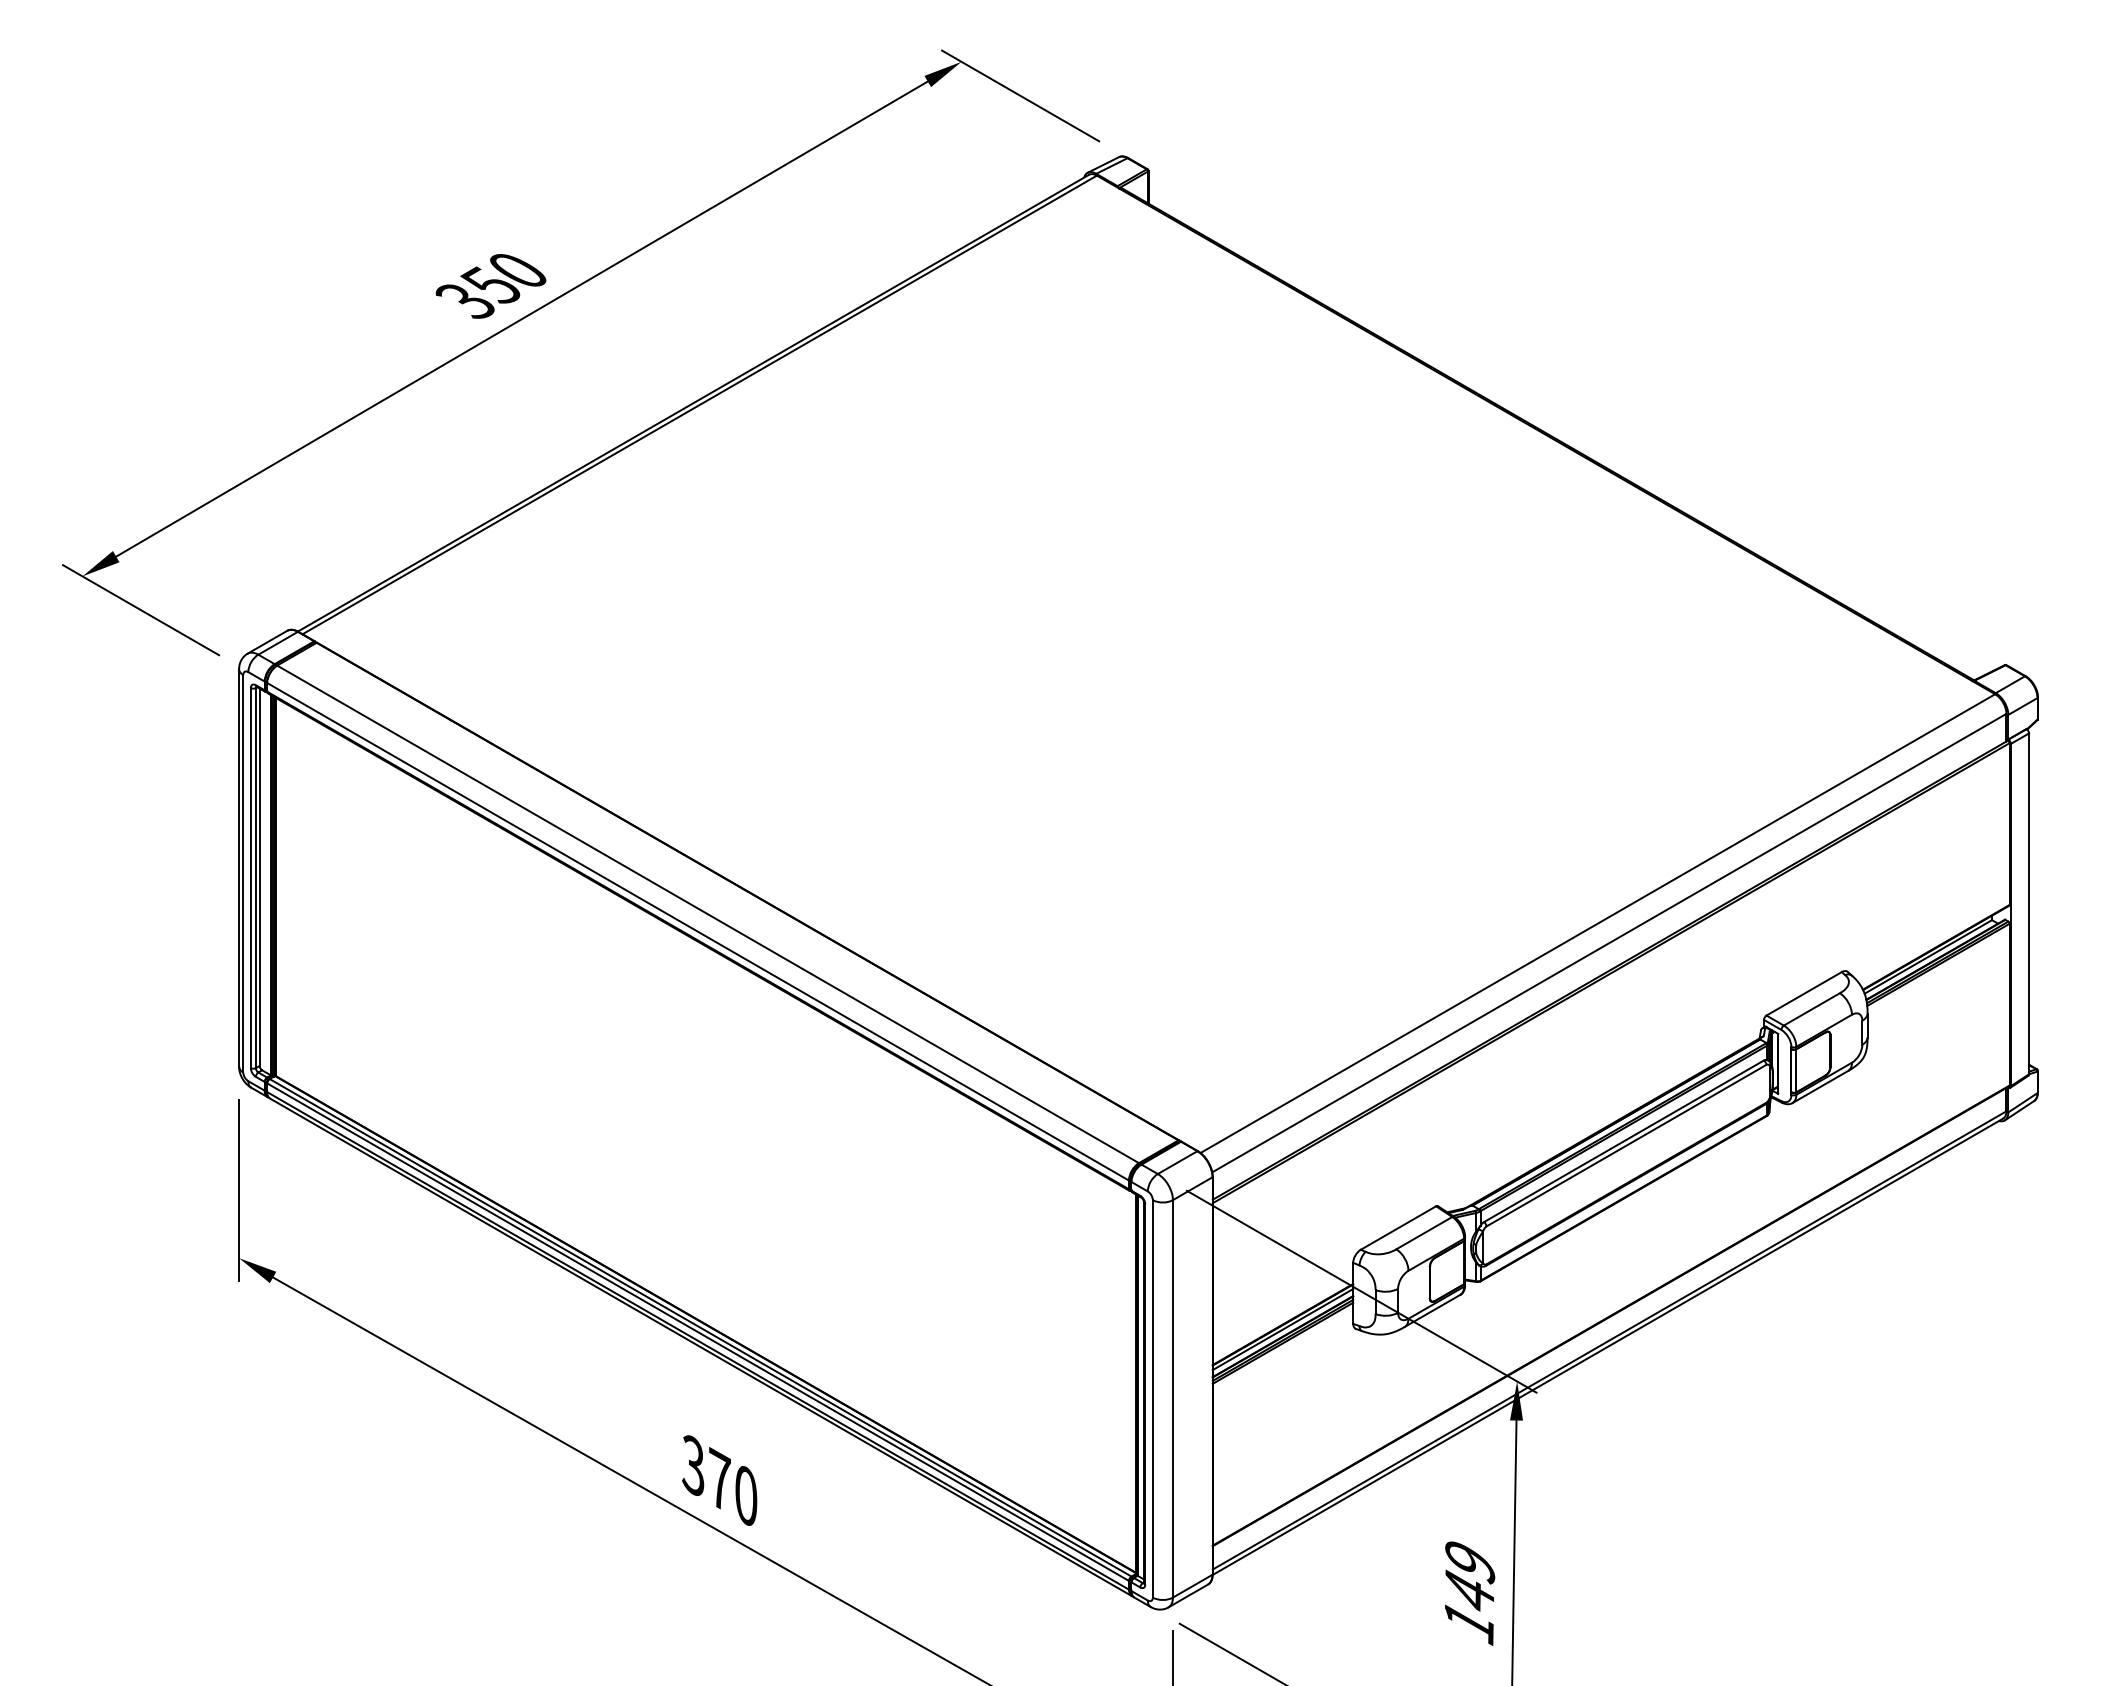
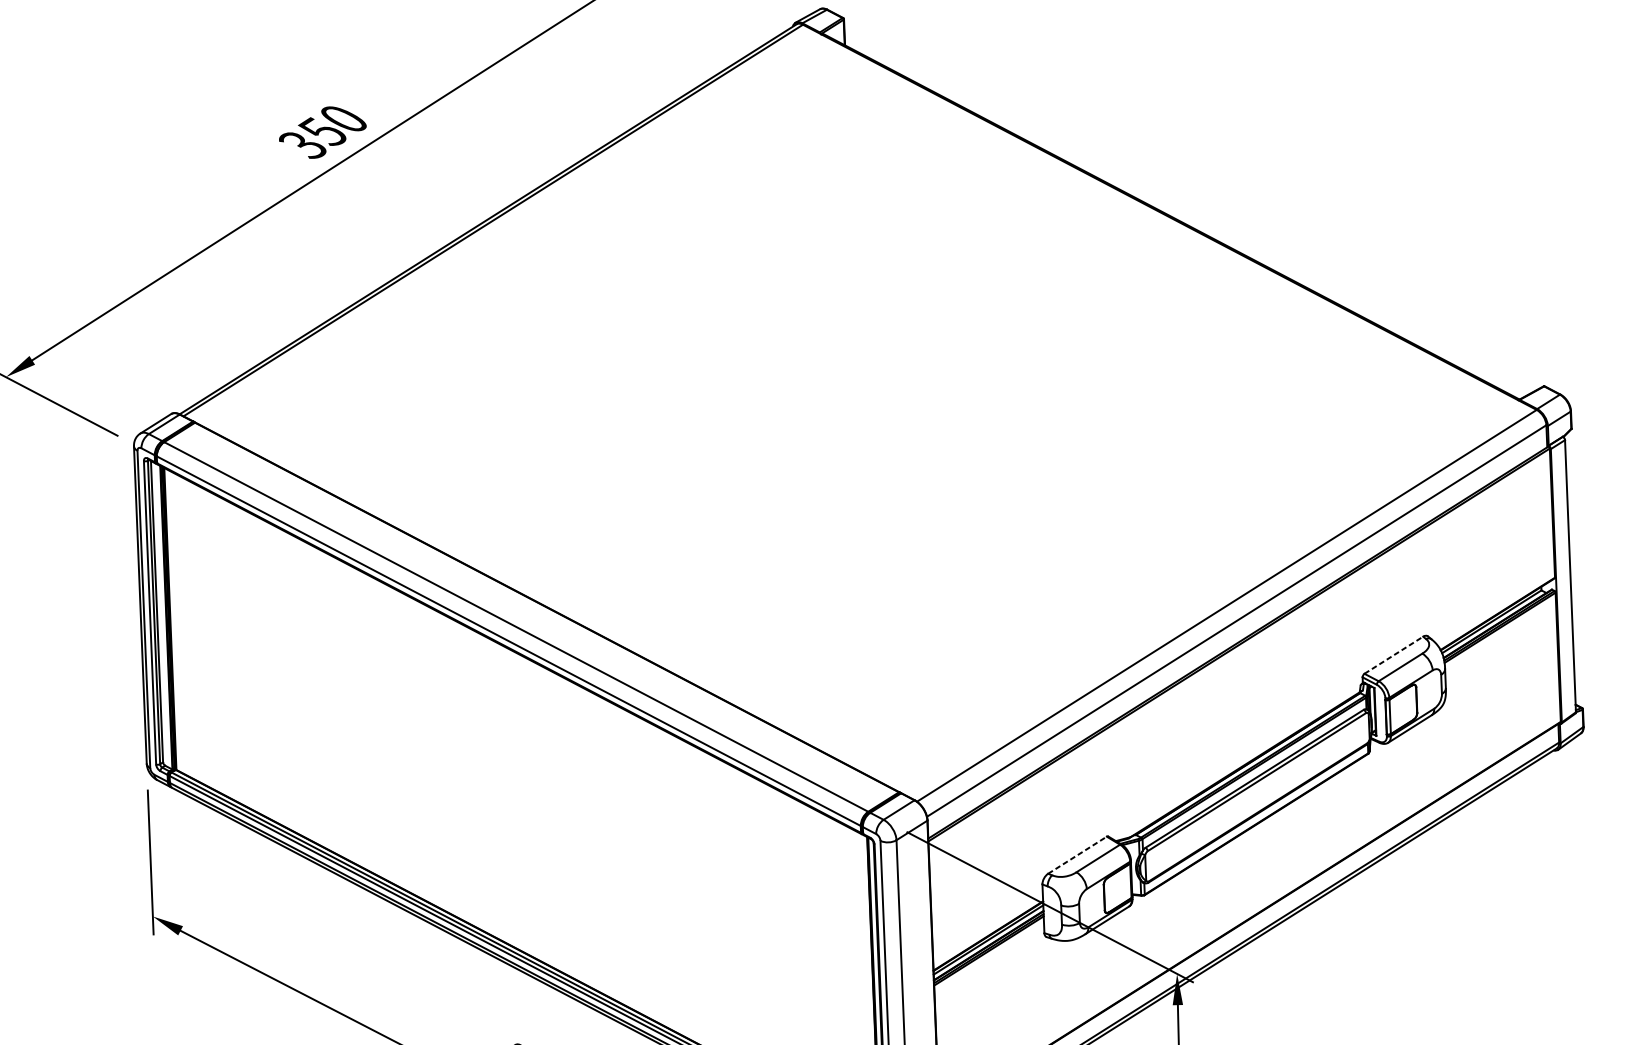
line: (1804, 993) -> (1394, 654), solid -> dashed
line: (1398, 1227) -> (1077, 854), solid -> dashed

